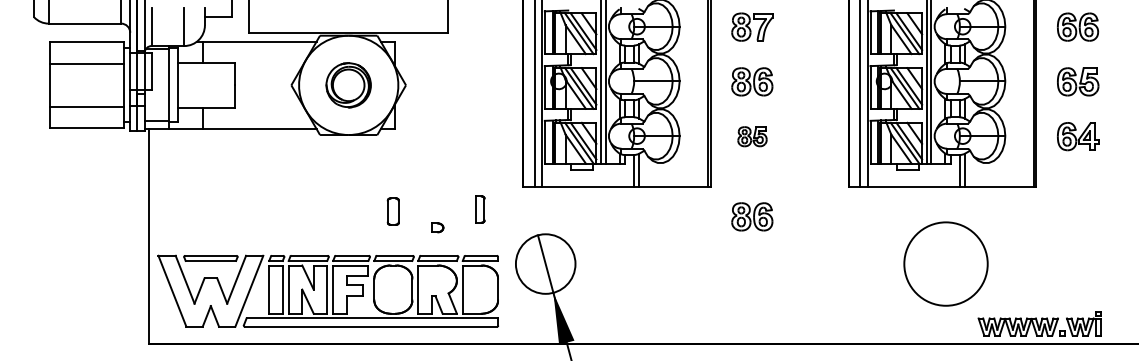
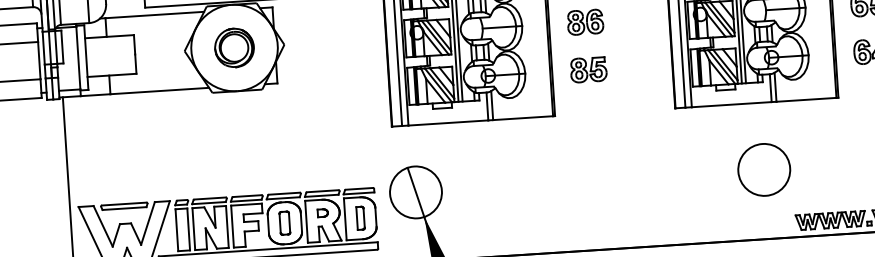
part: (752, 136) -> (588, 69), size x1.43
part: (480, 209) -> (360, 218), moved
part: (392, 211) -> (284, 223), moved
part: (752, 216) -> (593, 139), removed
part: (437, 227) -> (322, 212), moved
circle: (945, 263) -> (763, 169), size x0.71

